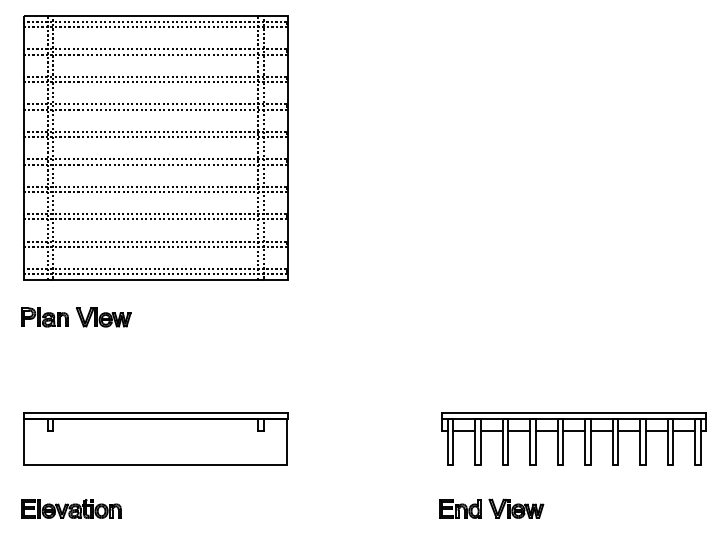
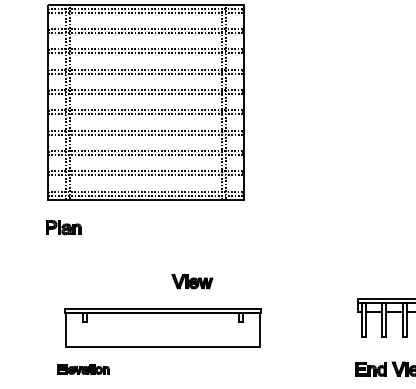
part: (103, 317) -> (192, 281), moved
part: (155, 438) -> (162, 327), moved
part: (71, 508) -> (83, 368), size x0.7

